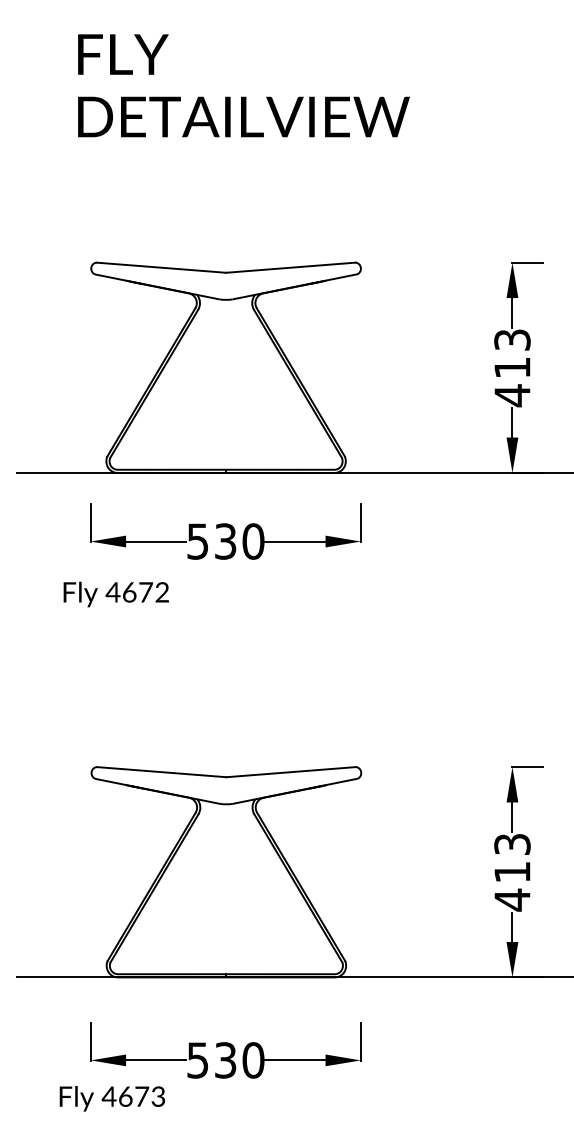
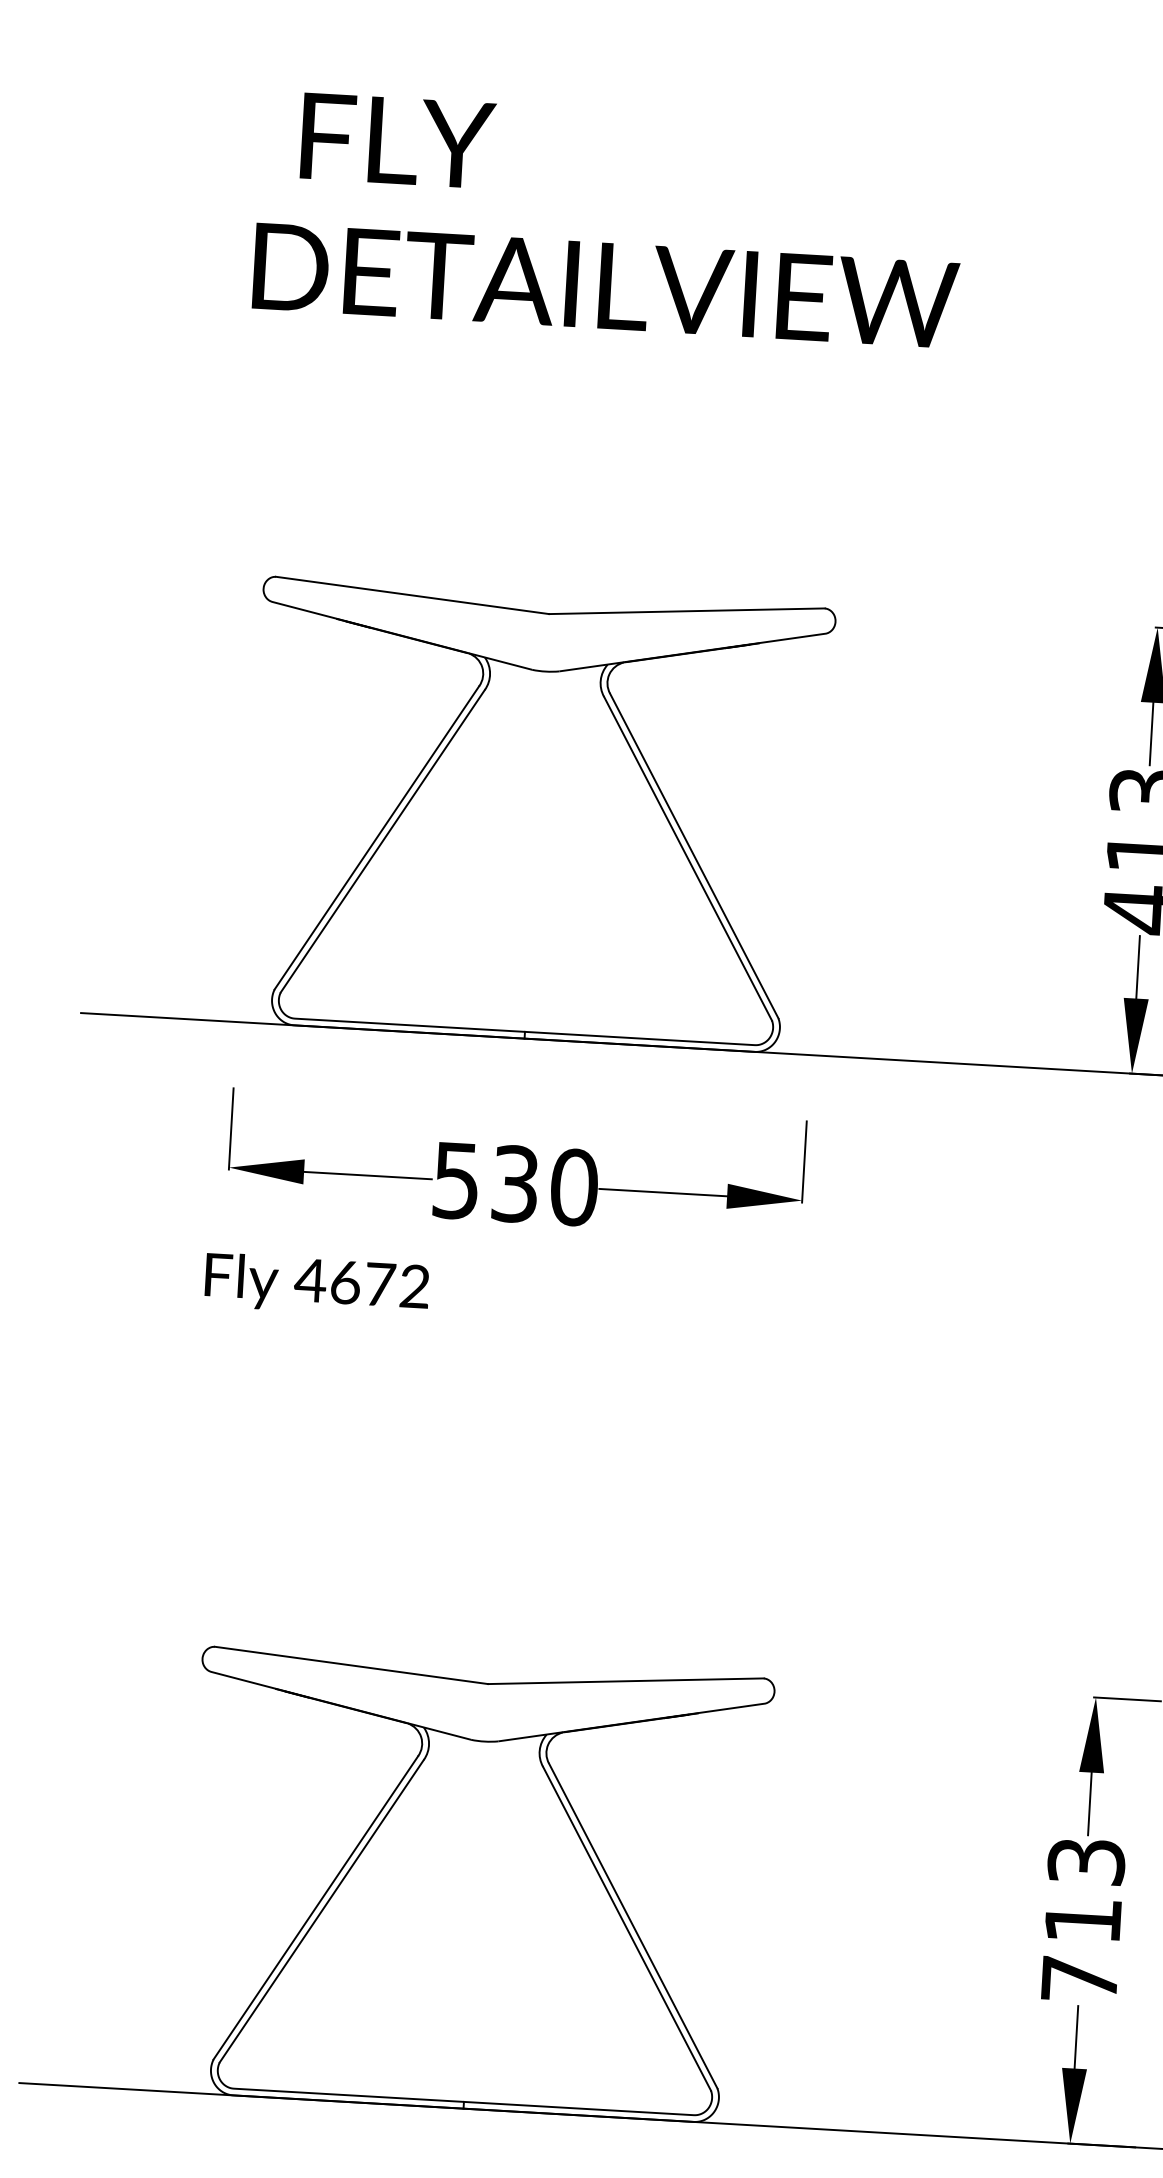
text: (123, 54) -> (398, 140), moved
text: (115, 594) -> (315, 1285), moved
text: (512, 899) -> (1079, 1978), 413 -> 713

